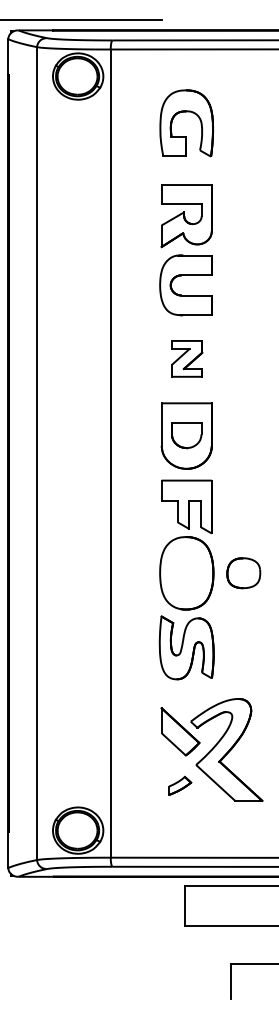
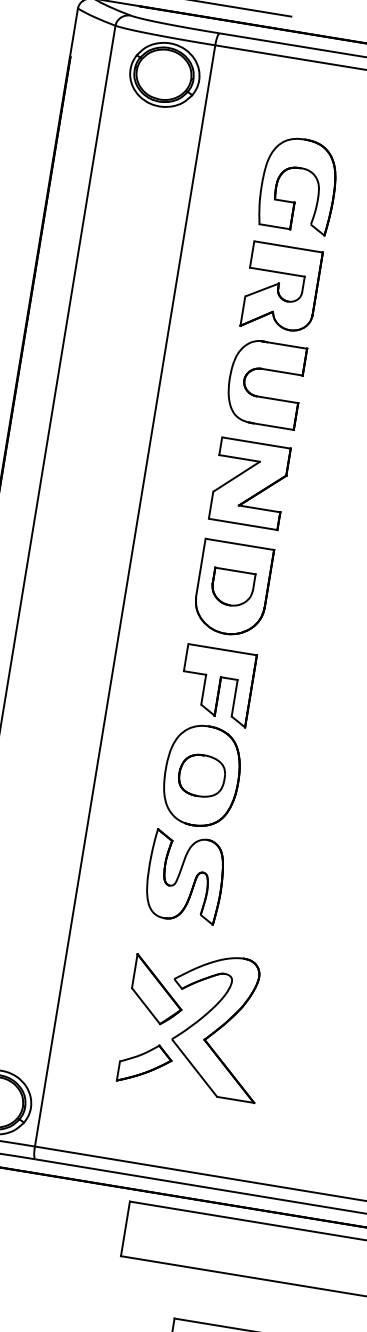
part: (186, 112) -> (300, 169), moved
part: (187, 358) -> (250, 483), size x1.67
part: (243, 573) -> (201, 776), moved
part: (180, 785) -> (146, 1063), size x1.67

